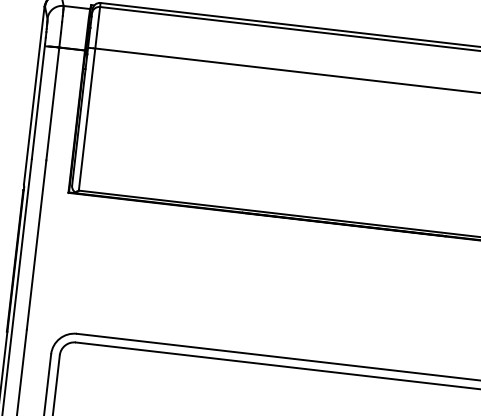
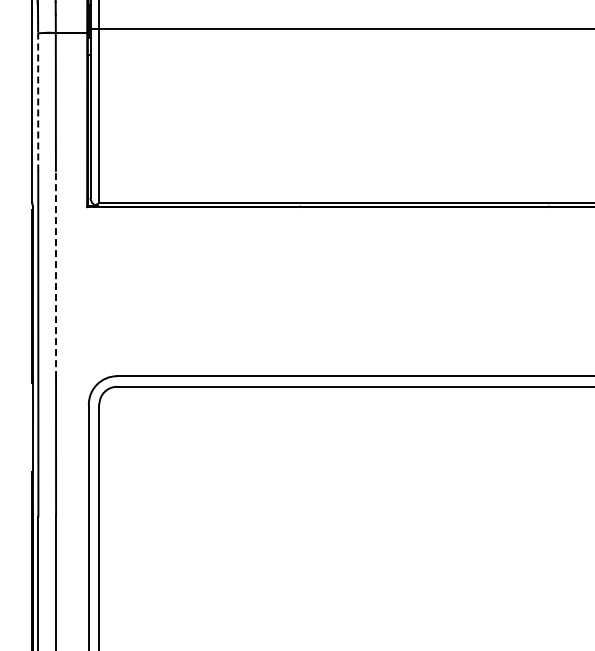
line: (38, 101) -> (38, 100), solid -> dashed
line: (36, 244) -> (55, 274), solid -> dashed

